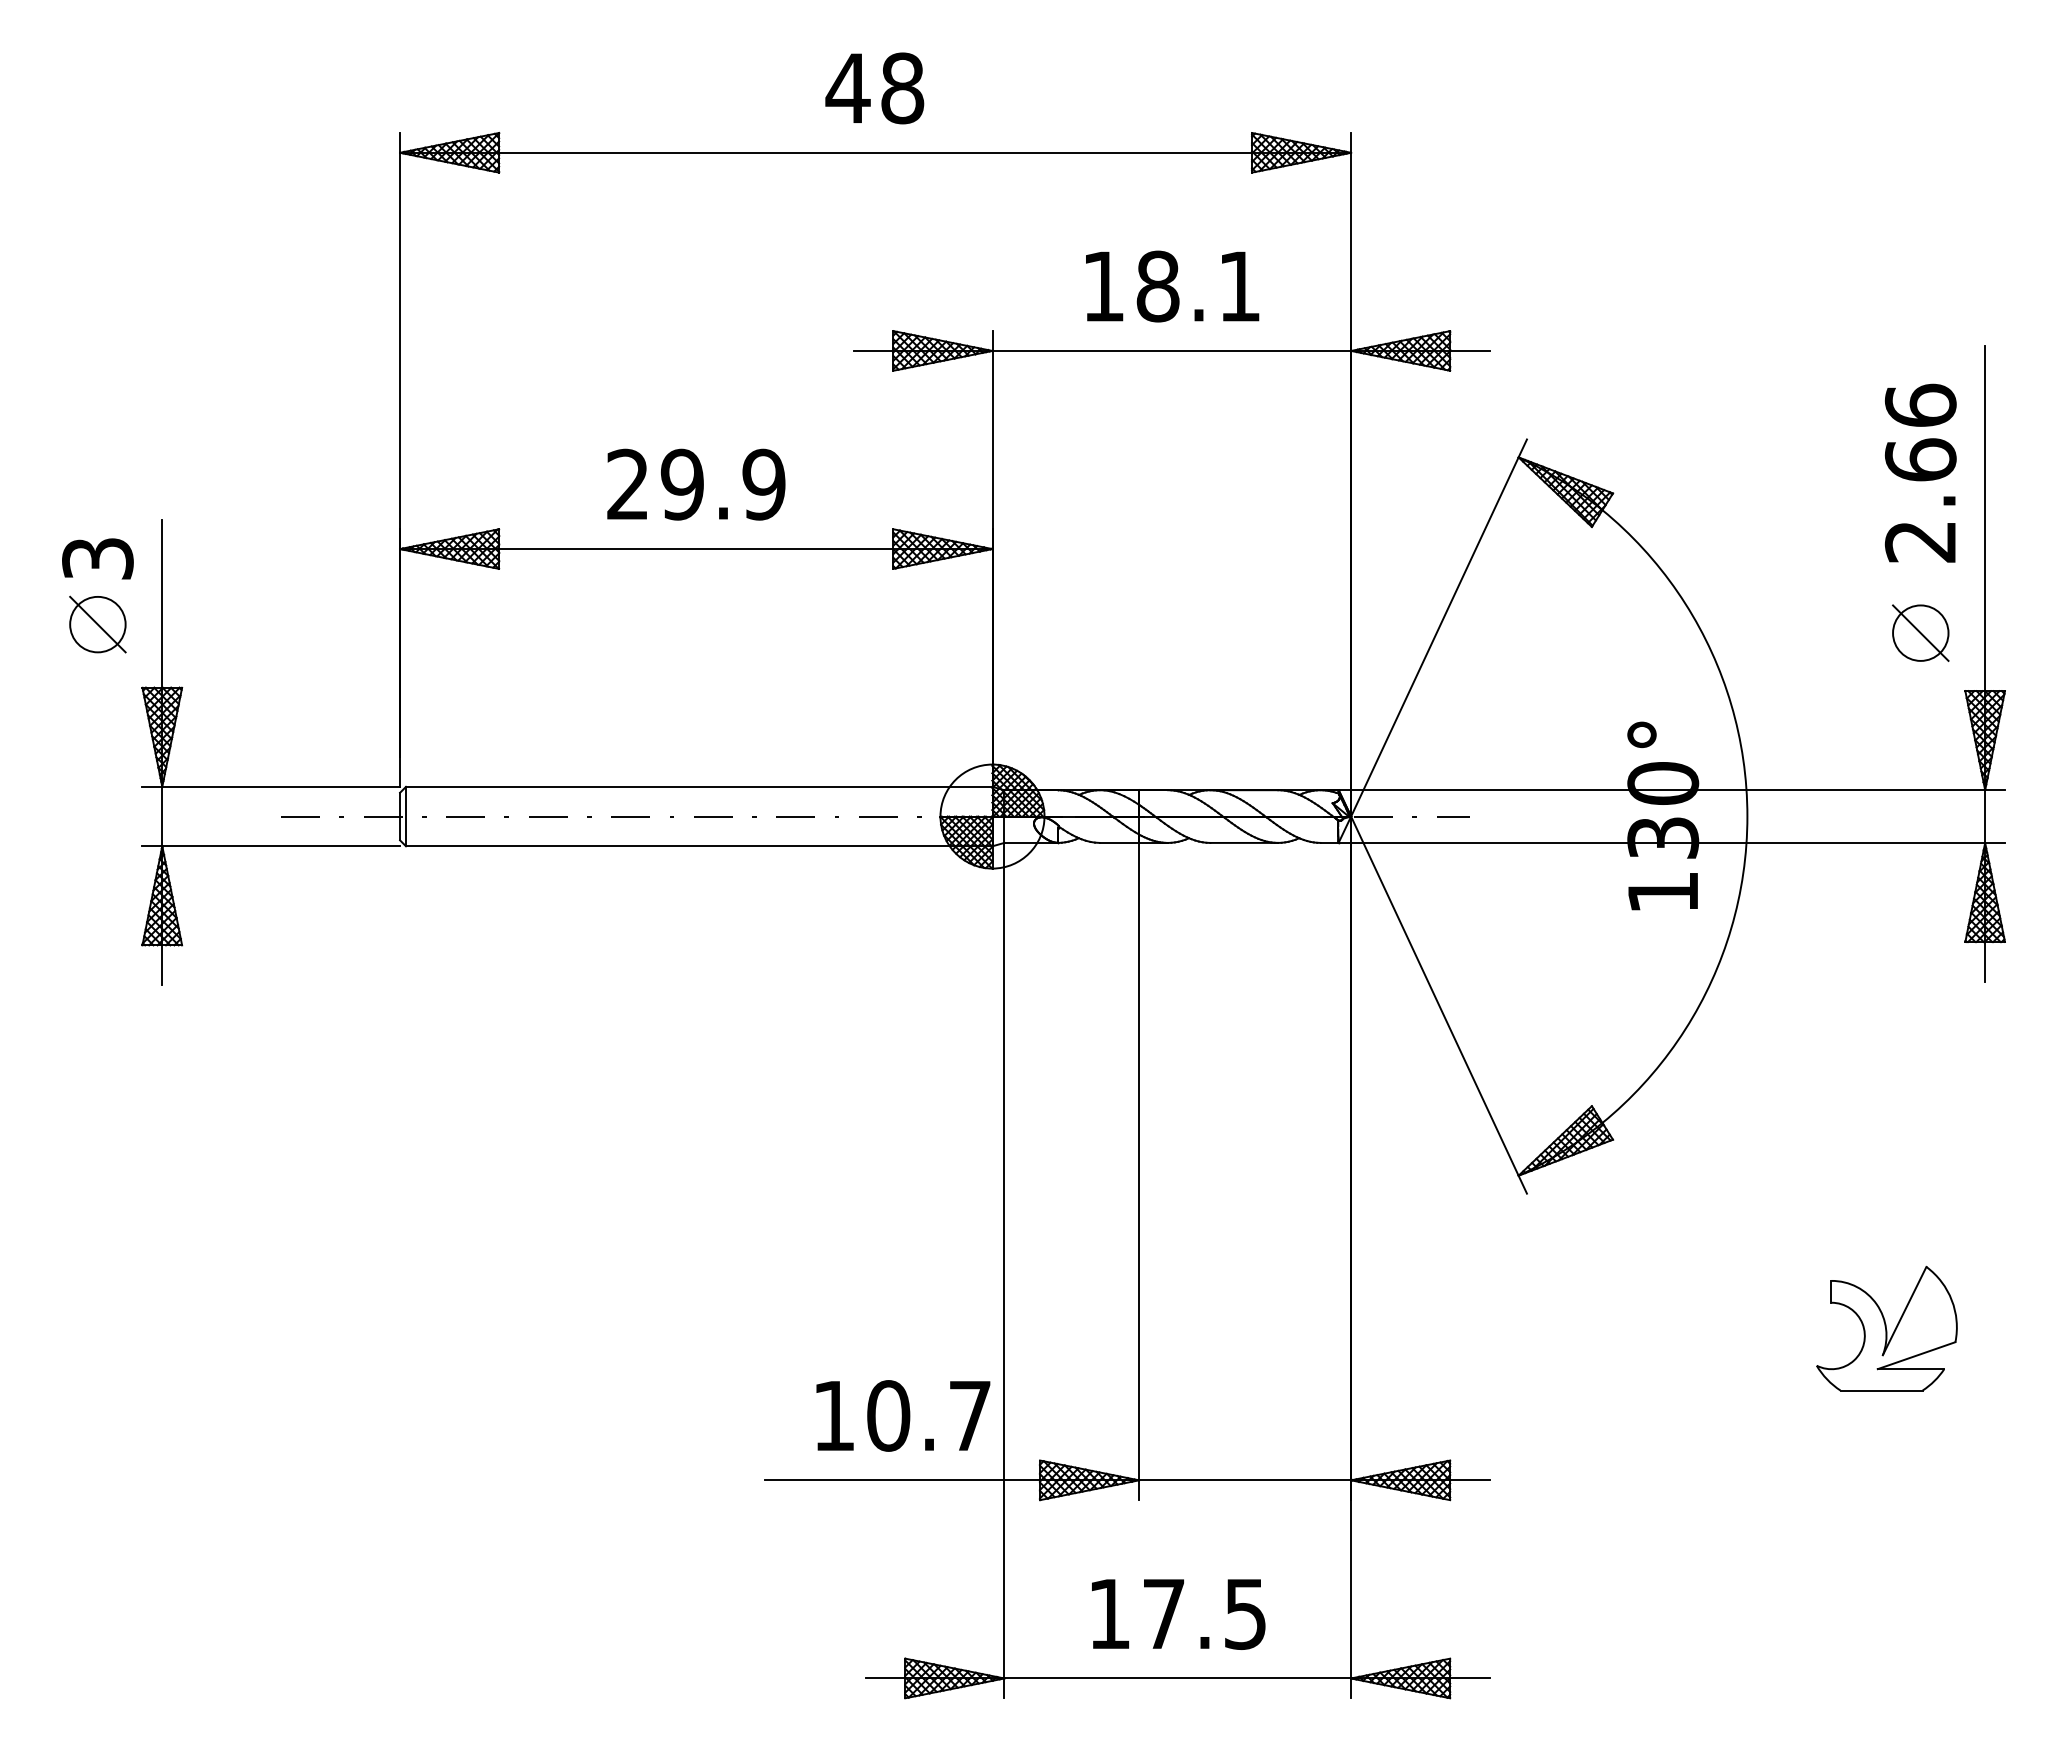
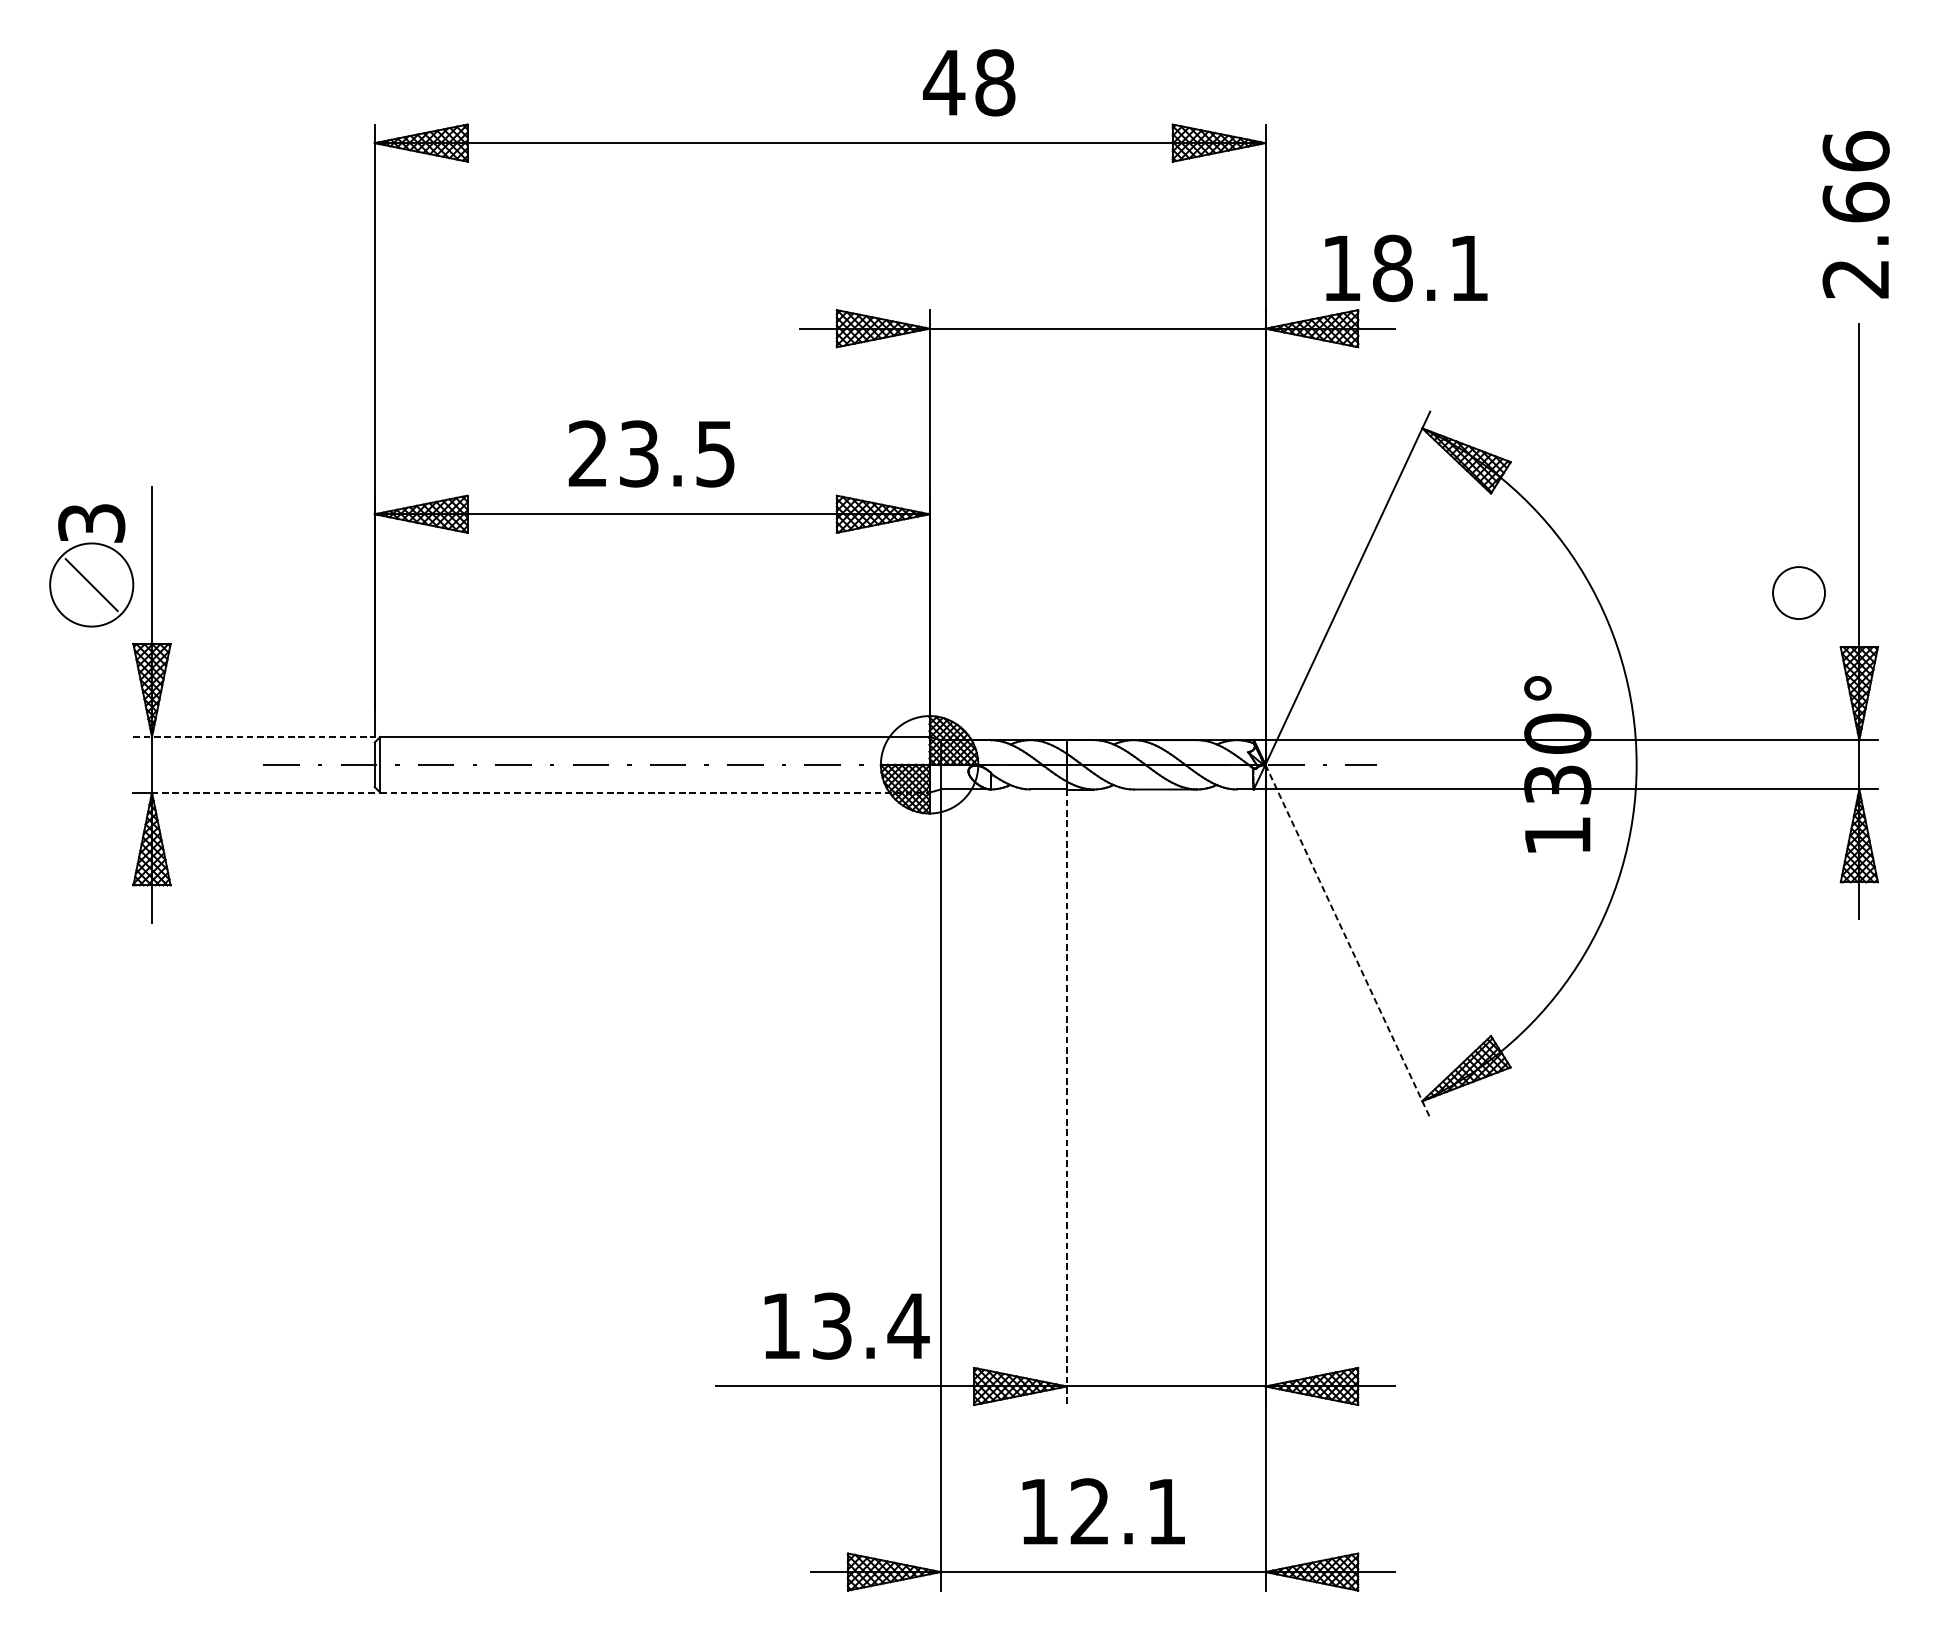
text: (874, 88) -> (968, 82), moved
text: (1172, 286) -> (1406, 268), moved
text: (1920, 472) -> (1855, 214), moved
text: (722, 484) -> (676, 453), 29.9 -> 23.5
circle: (97, 624) -> (91, 584), size x1.6
line: (1920, 632) -> (1798, 592), removed
line: (271, 786) -> (254, 736), solid -> dashed
line: (281, 846) -> (263, 792), solid -> dashed
line: (699, 846) -> (655, 792), solid -> dashed
line: (1439, 1005) -> (1348, 941), solid -> dashed
line: (1139, 1171) -> (1067, 1097), solid -> dashed
part: (1886, 1328) -> (1766, 1244), removed
text: (929, 1415) -> (870, 1325), 10.7 -> 13.4
text: (1204, 1613) -> (1128, 1511), 17.5 -> 12.1

